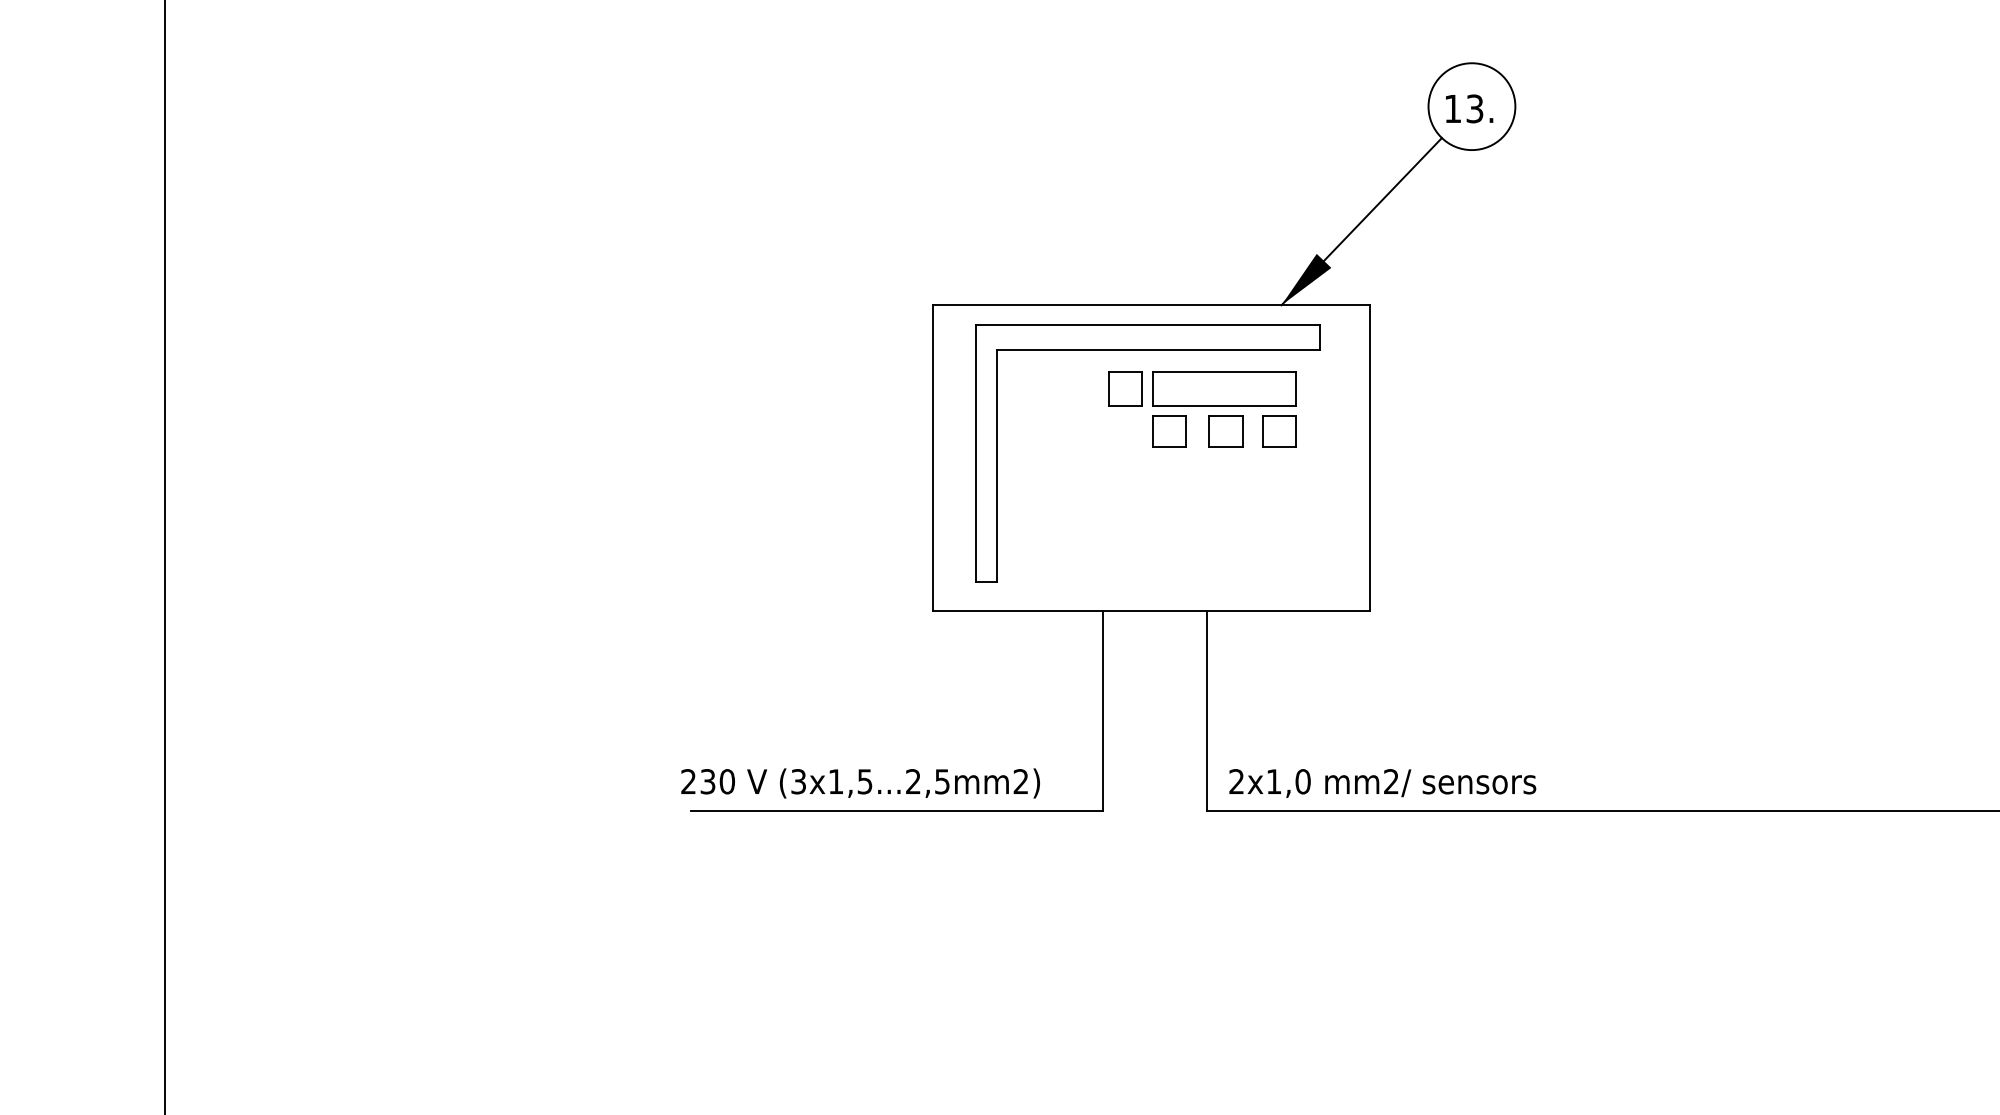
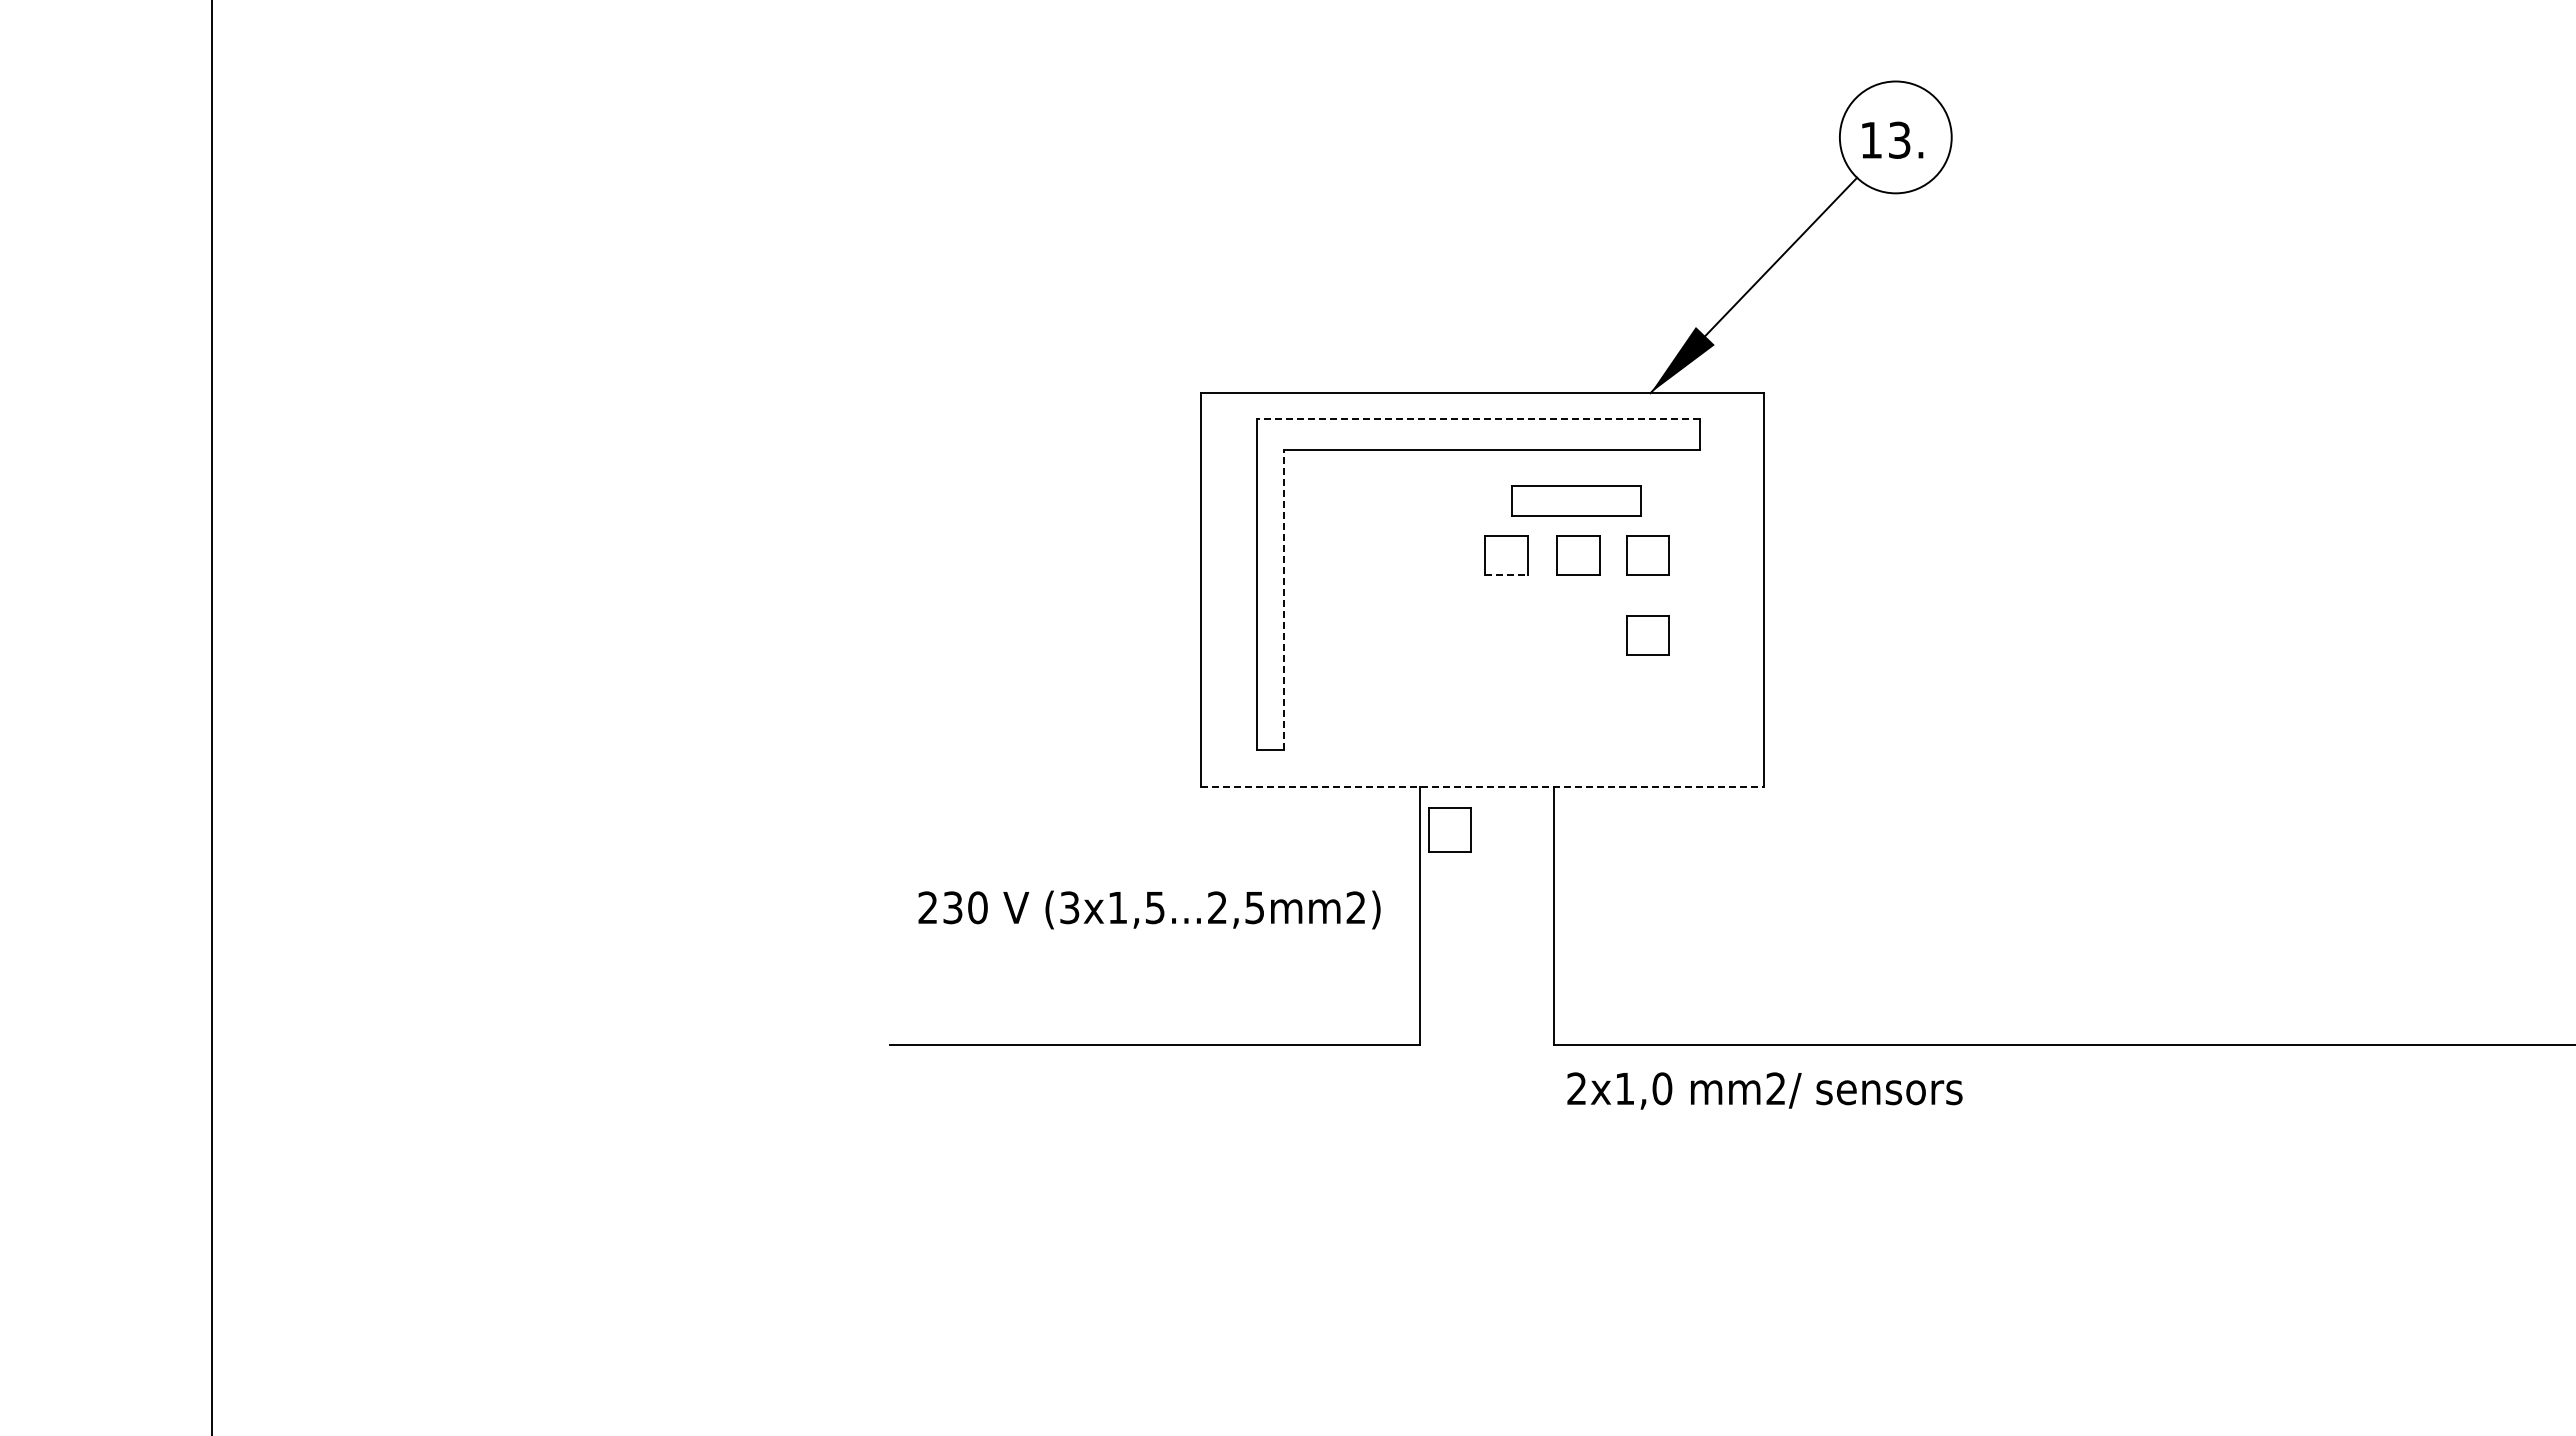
line: (1147, 324) -> (1478, 418), solid -> dashed
part: (1125, 388) -> (1449, 829), moved
part: (1224, 388) -> (1576, 500), size x0.7
line: (1169, 446) -> (1506, 575), solid -> dashed
line: (997, 466) -> (1284, 600), solid -> dashed
part: (1279, 493) -> (1647, 635), added
line: (1151, 610) -> (1483, 786), solid -> dashed
text: (860, 783) -> (1149, 909), moved
text: (1382, 783) -> (1764, 1090), moved

